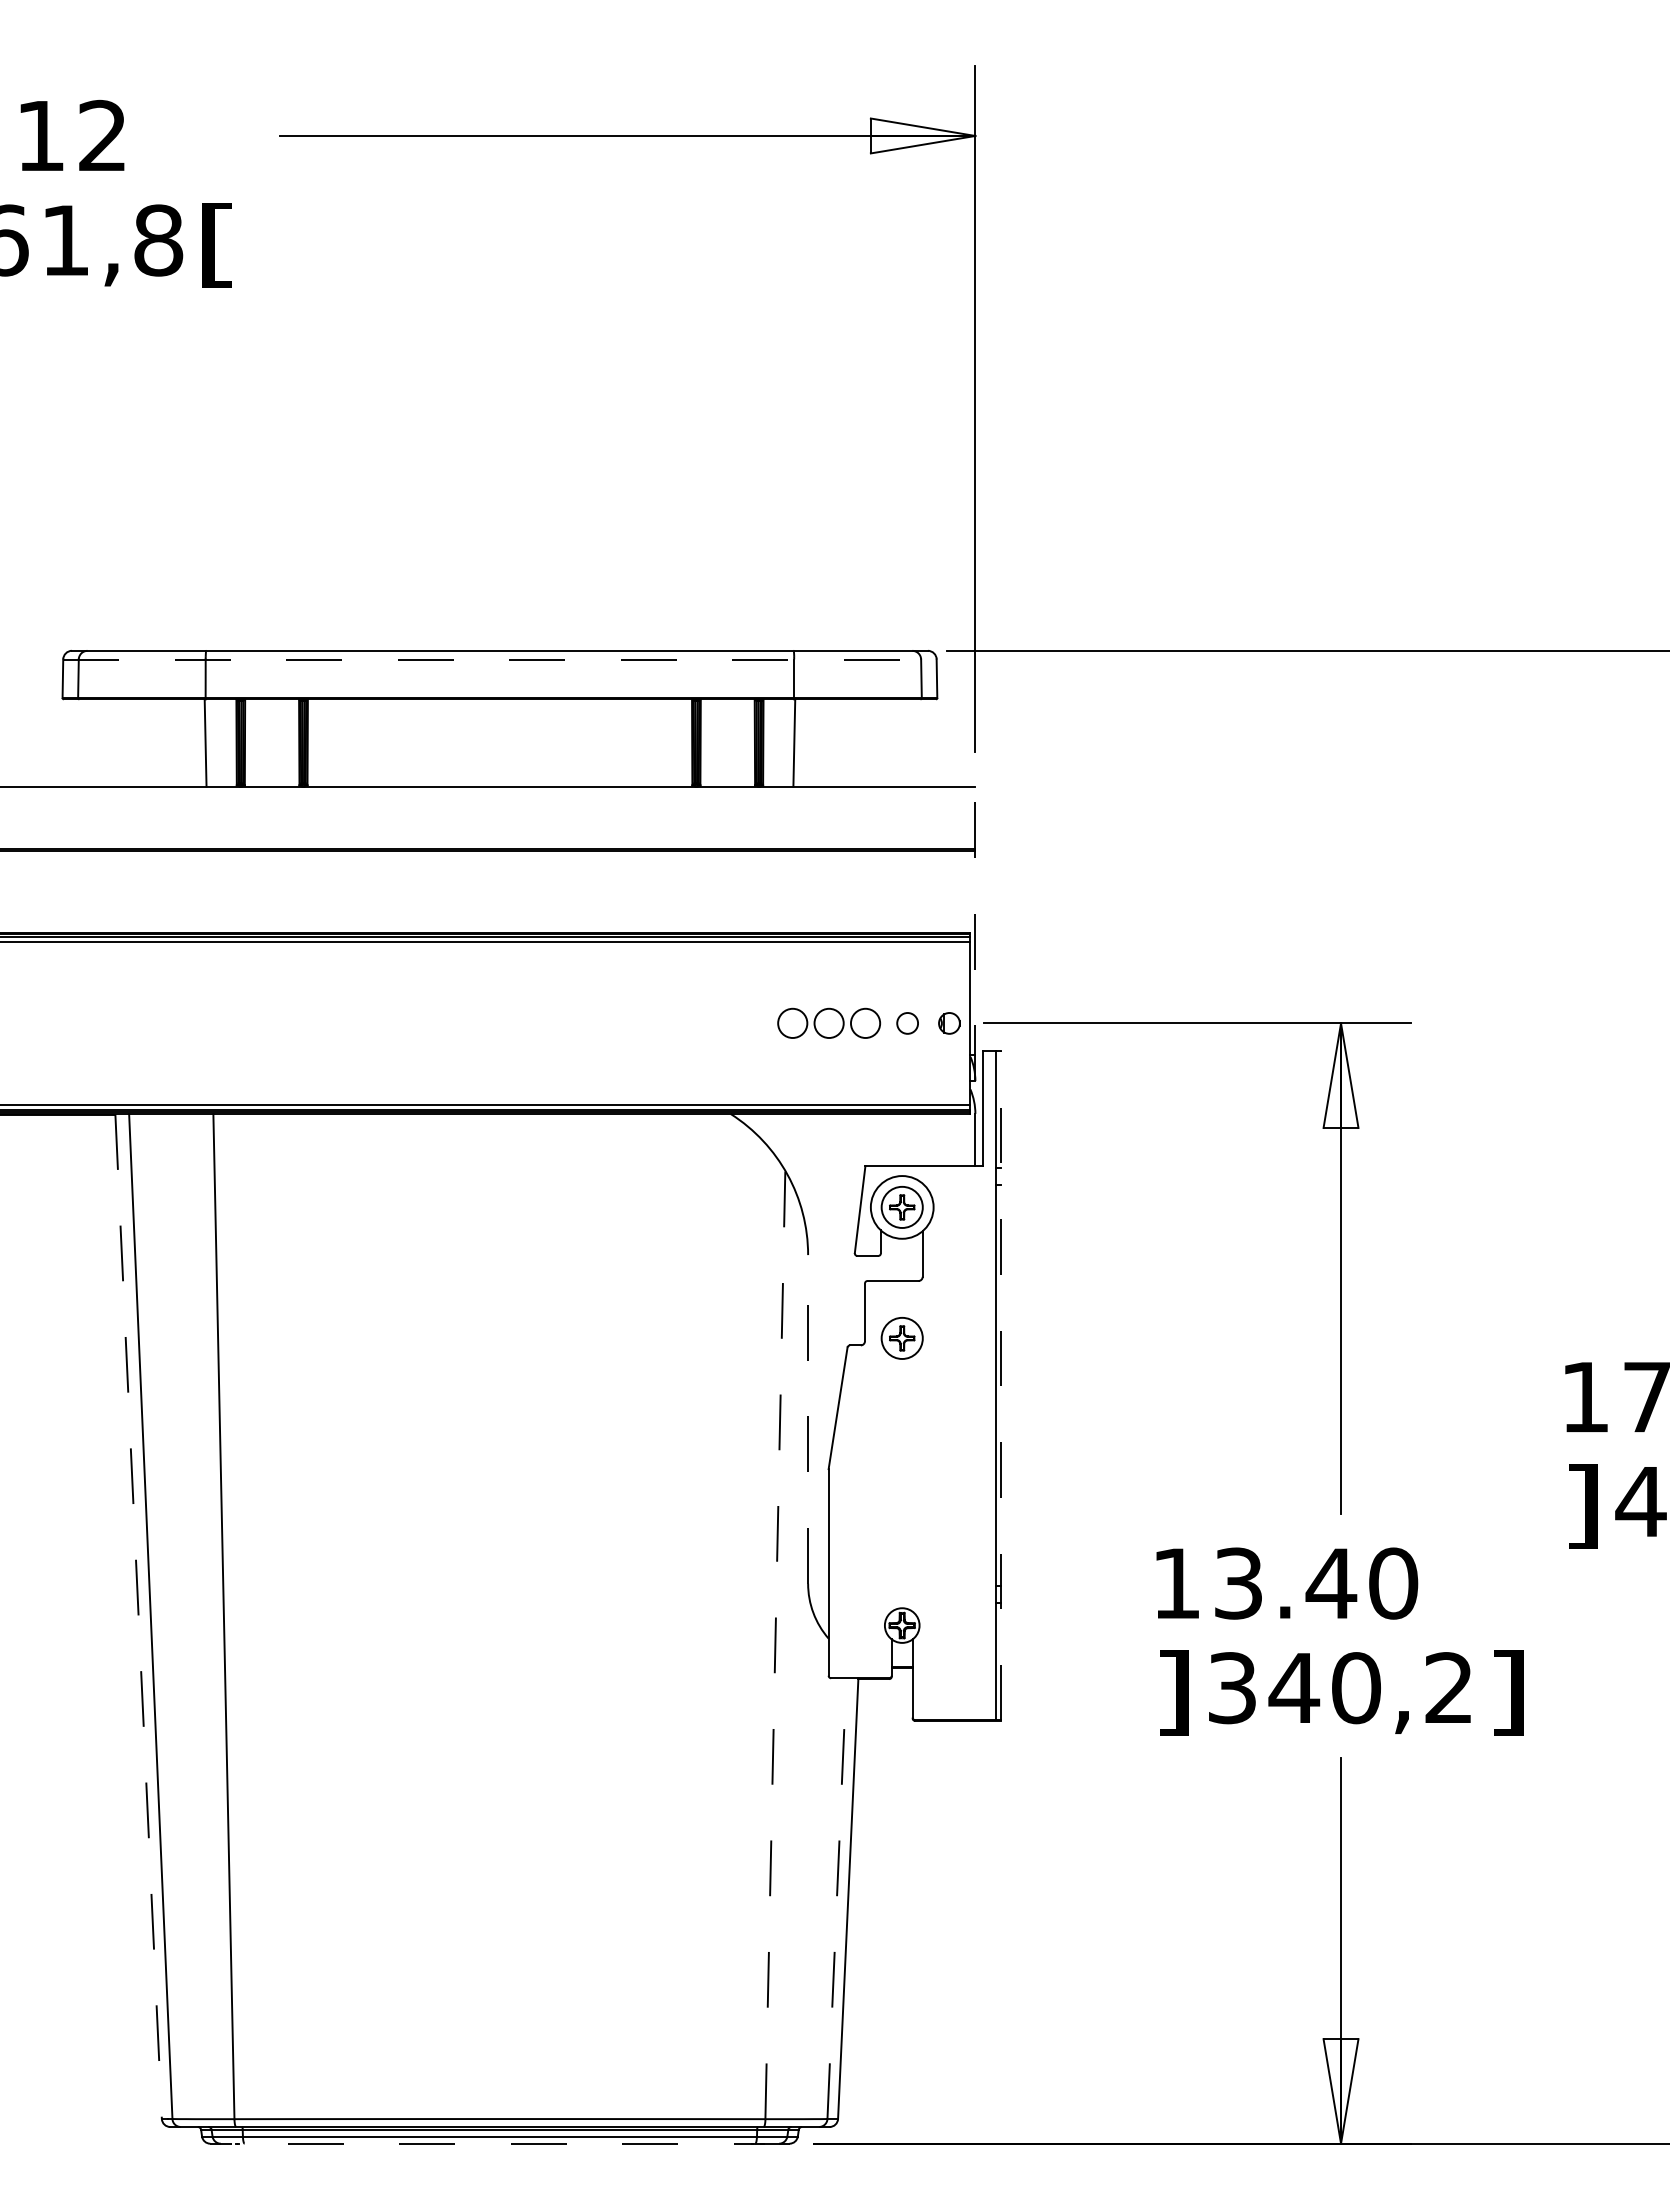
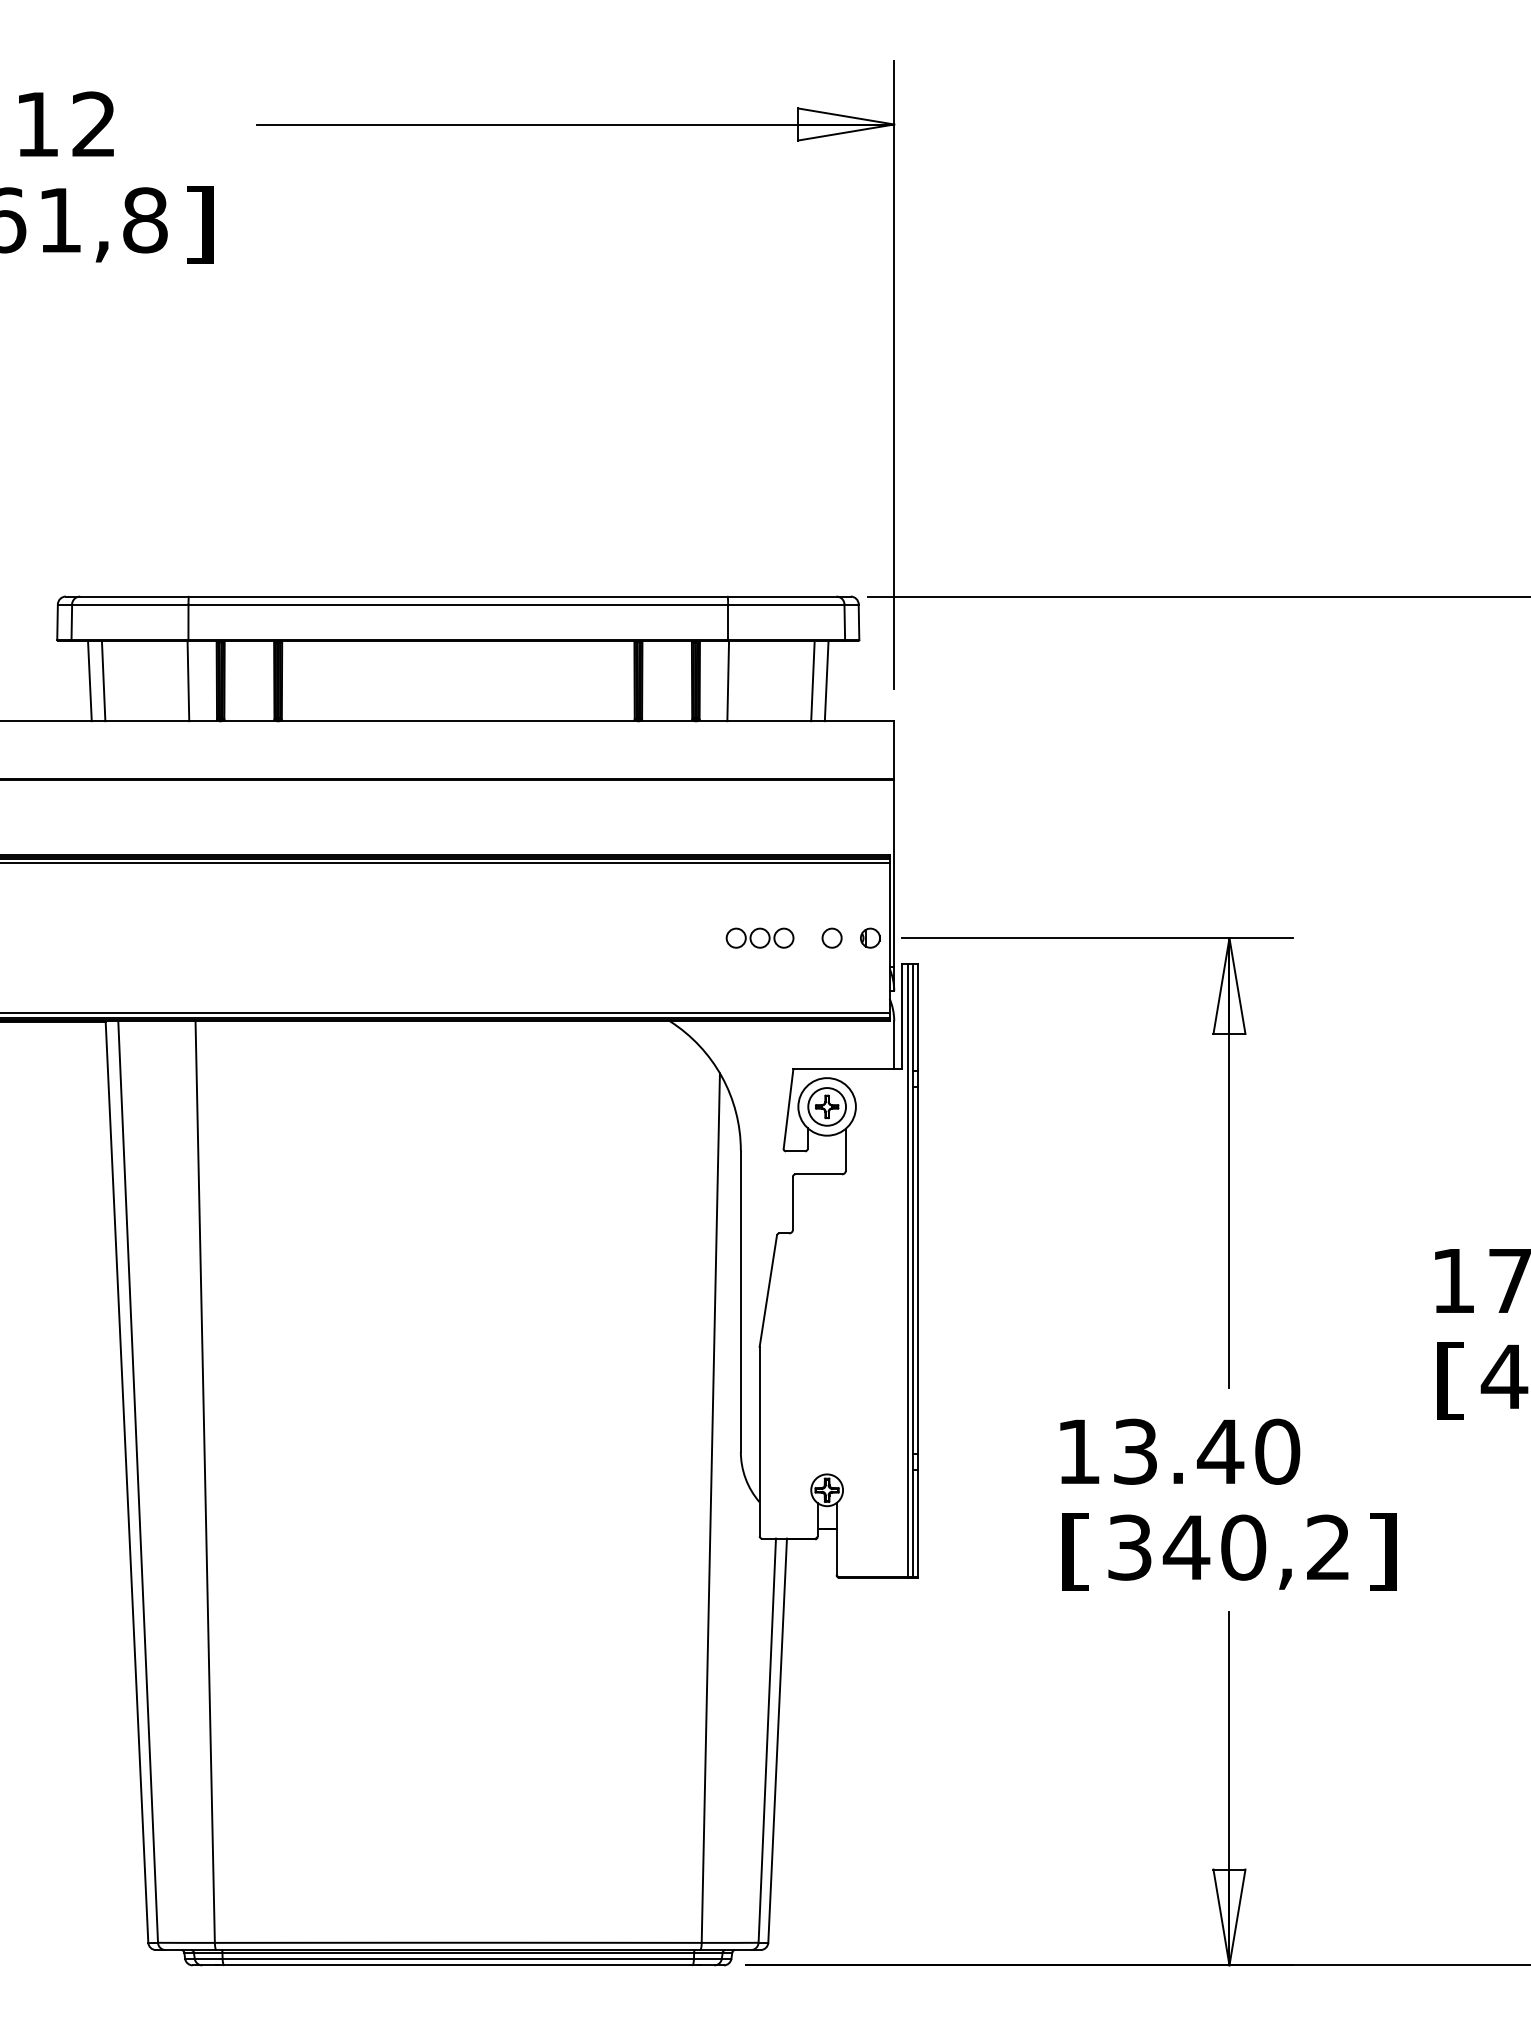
text: (217, 245) -> (199, 224), [ -> ]
line: (499, 659) -> (457, 604), dashed -> solid
line: (98, 742) -> (90, 680), added
line: (113, 742) -> (103, 680), added
line: (886, 742) -> (812, 680), added
line: (901, 742) -> (826, 680), added
line: (975, 933) -> (894, 855), dashed -> solid
part: (828, 1023) -> (759, 938), size x0.71
part: (901, 1338) -> (826, 1227), removed
line: (990, 1385) -> (908, 1270), added
line: (1000, 1385) -> (917, 1270), dashed -> solid
line: (808, 1418) -> (741, 1300), dashed -> solid
text: (1582, 1506) -> (1450, 1381), ] -> [
line: (138, 1616) -> (126, 1481), dashed -> solid
line: (775, 1644) -> (710, 1507), dashed -> solid
text: (1173, 1692) -> (1075, 1551), ] -> [
line: (836, 1898) -> (766, 1740), dashed -> solid
line: (499, 2143) -> (457, 1965), dashed -> solid

